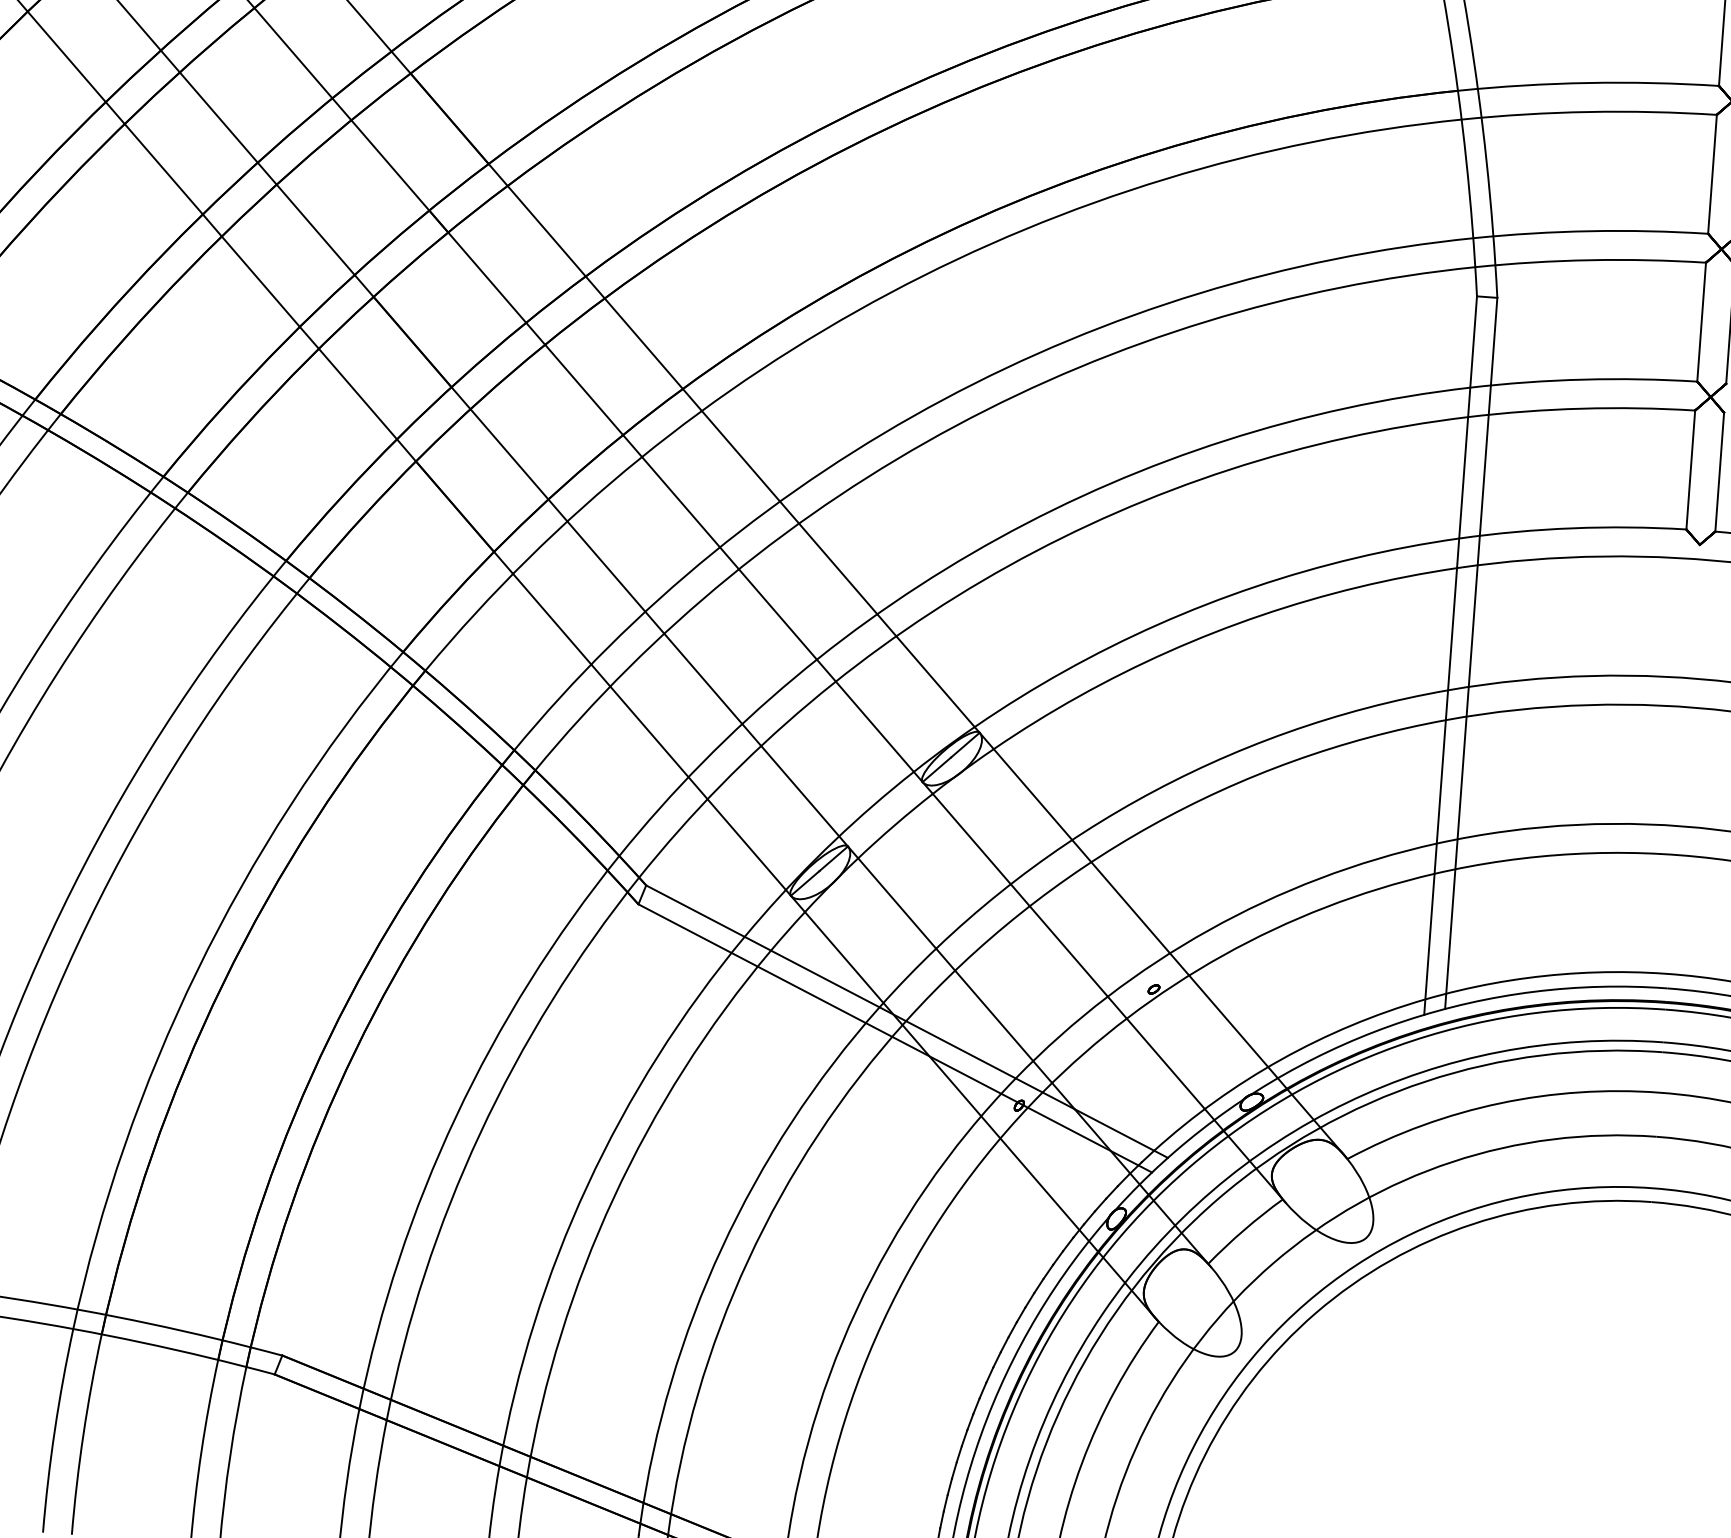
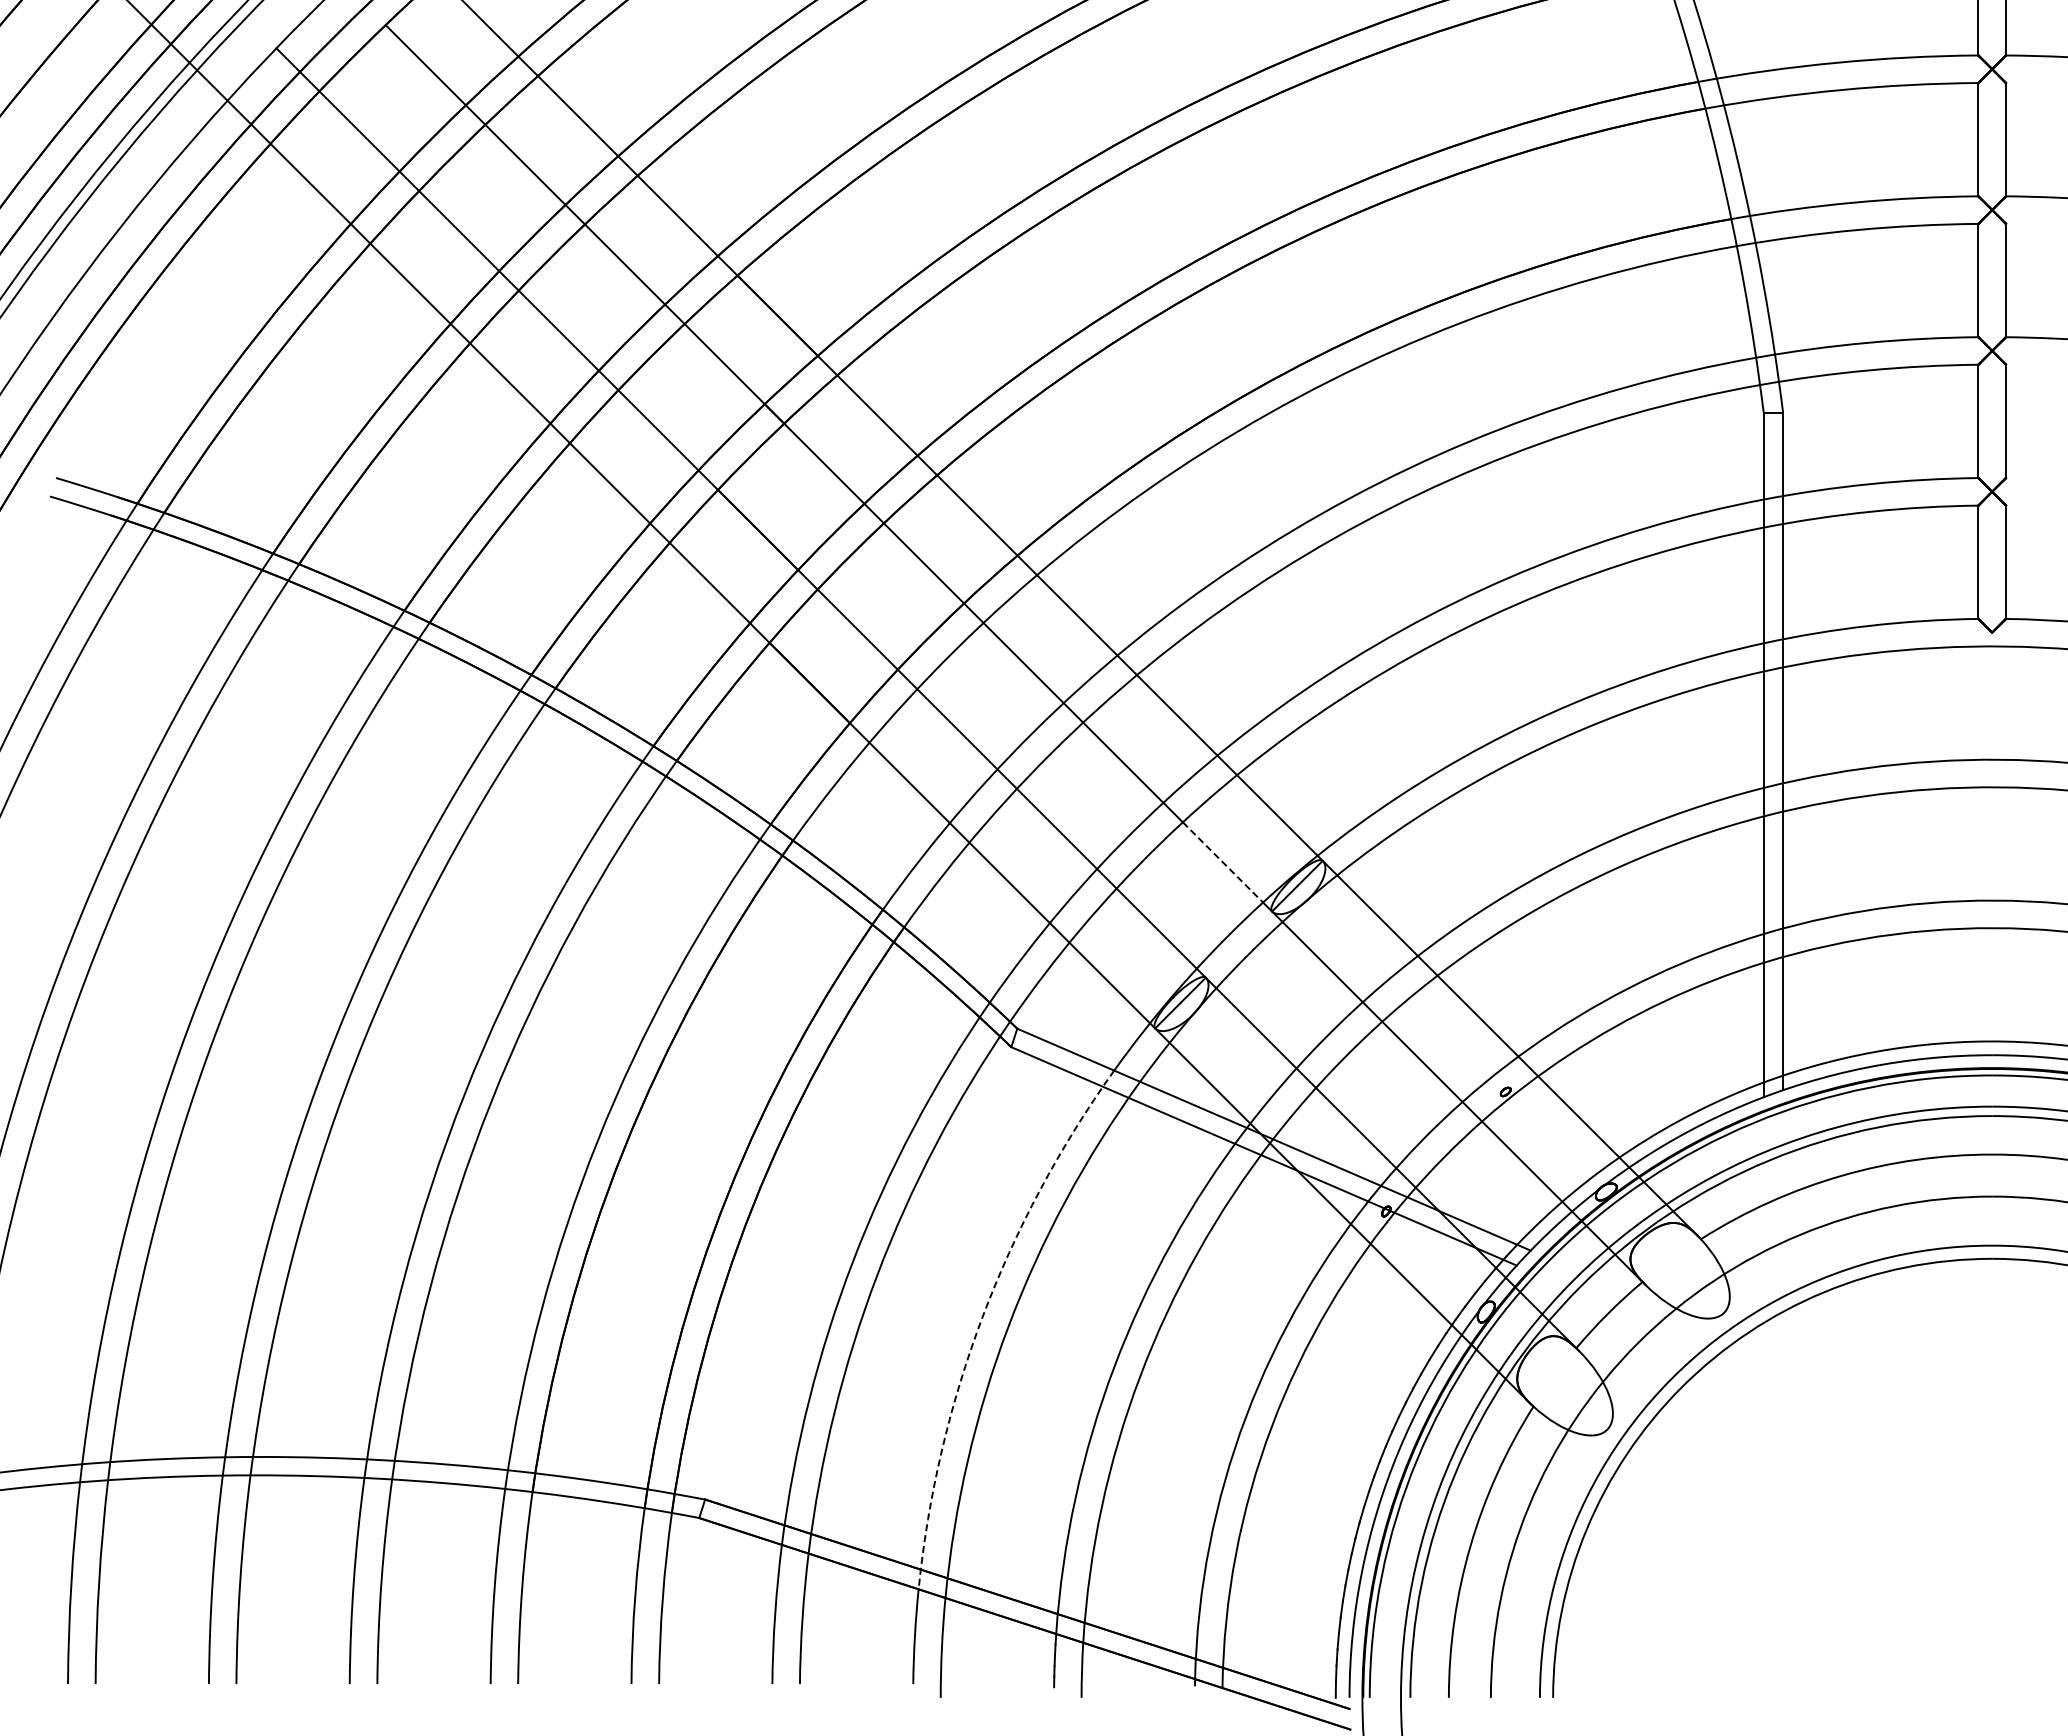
line: (874, 726) -> (1222, 862), solid -> dashed
arc: (587, 1185) -> (982, 1317), solid -> dashed

